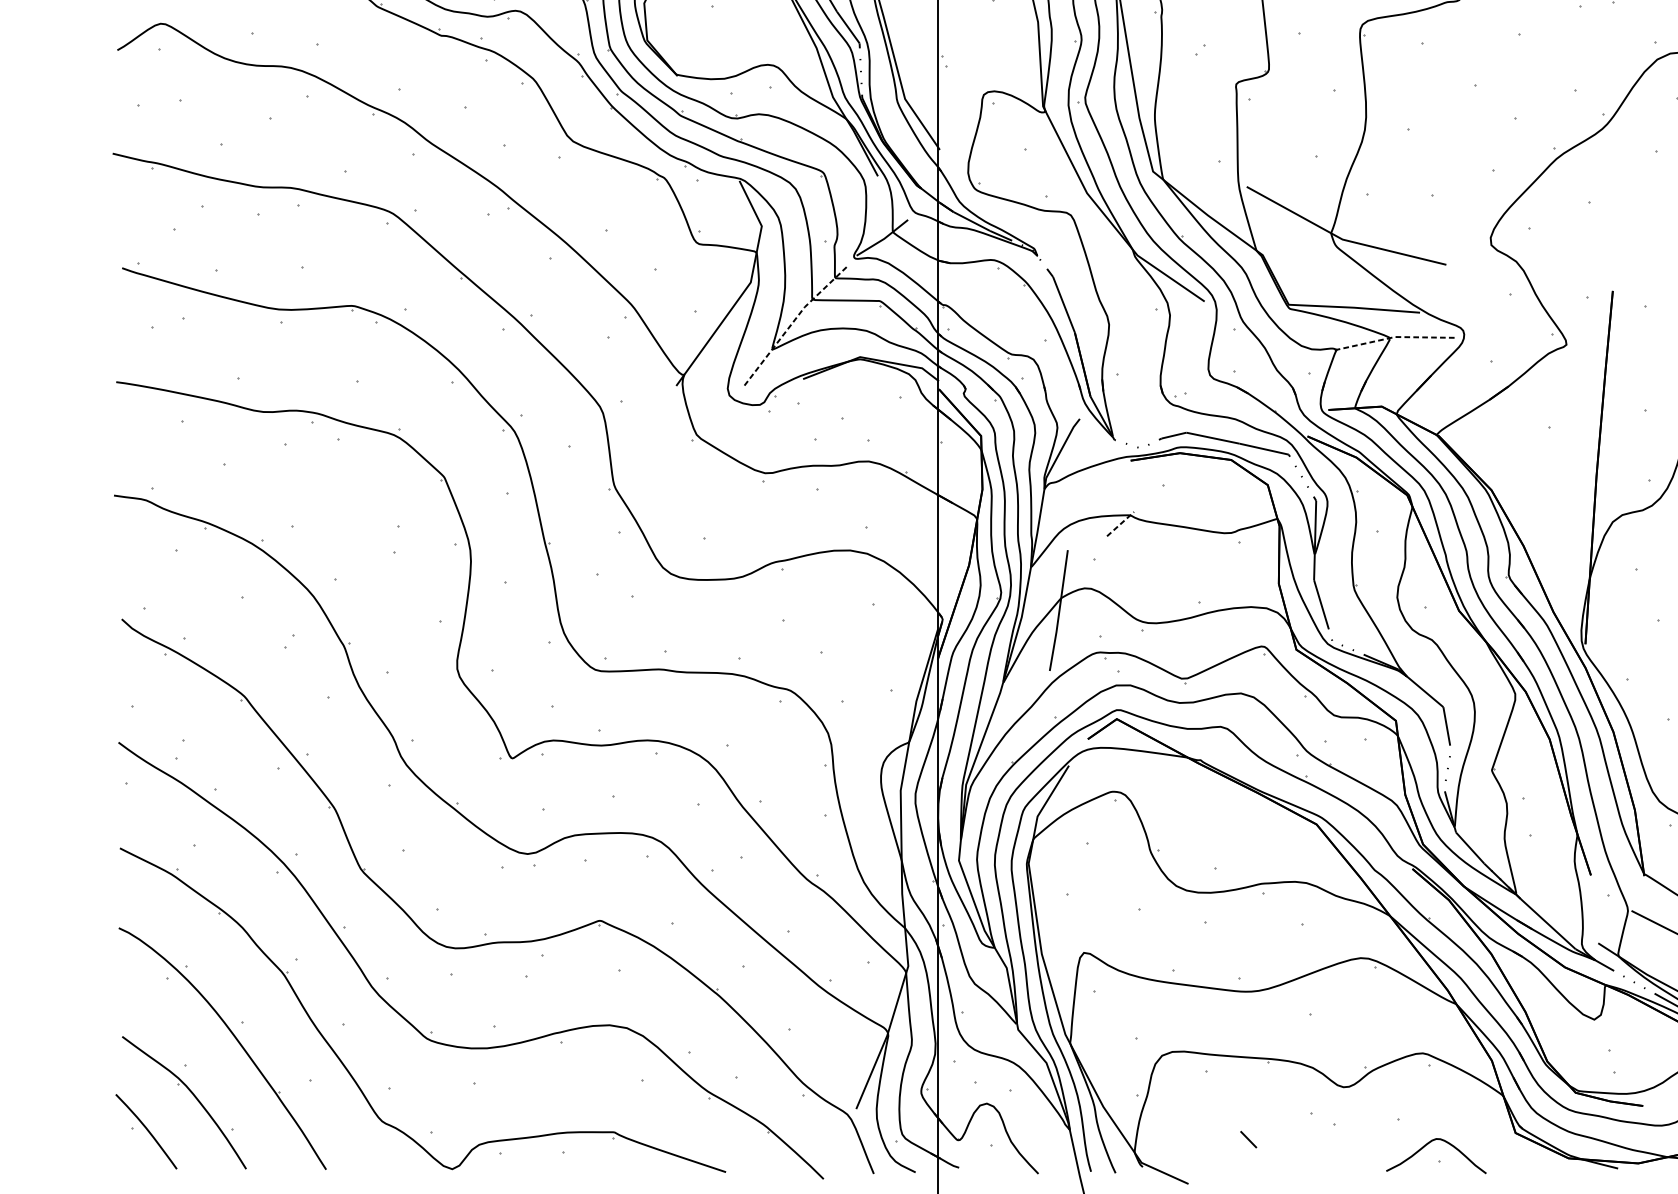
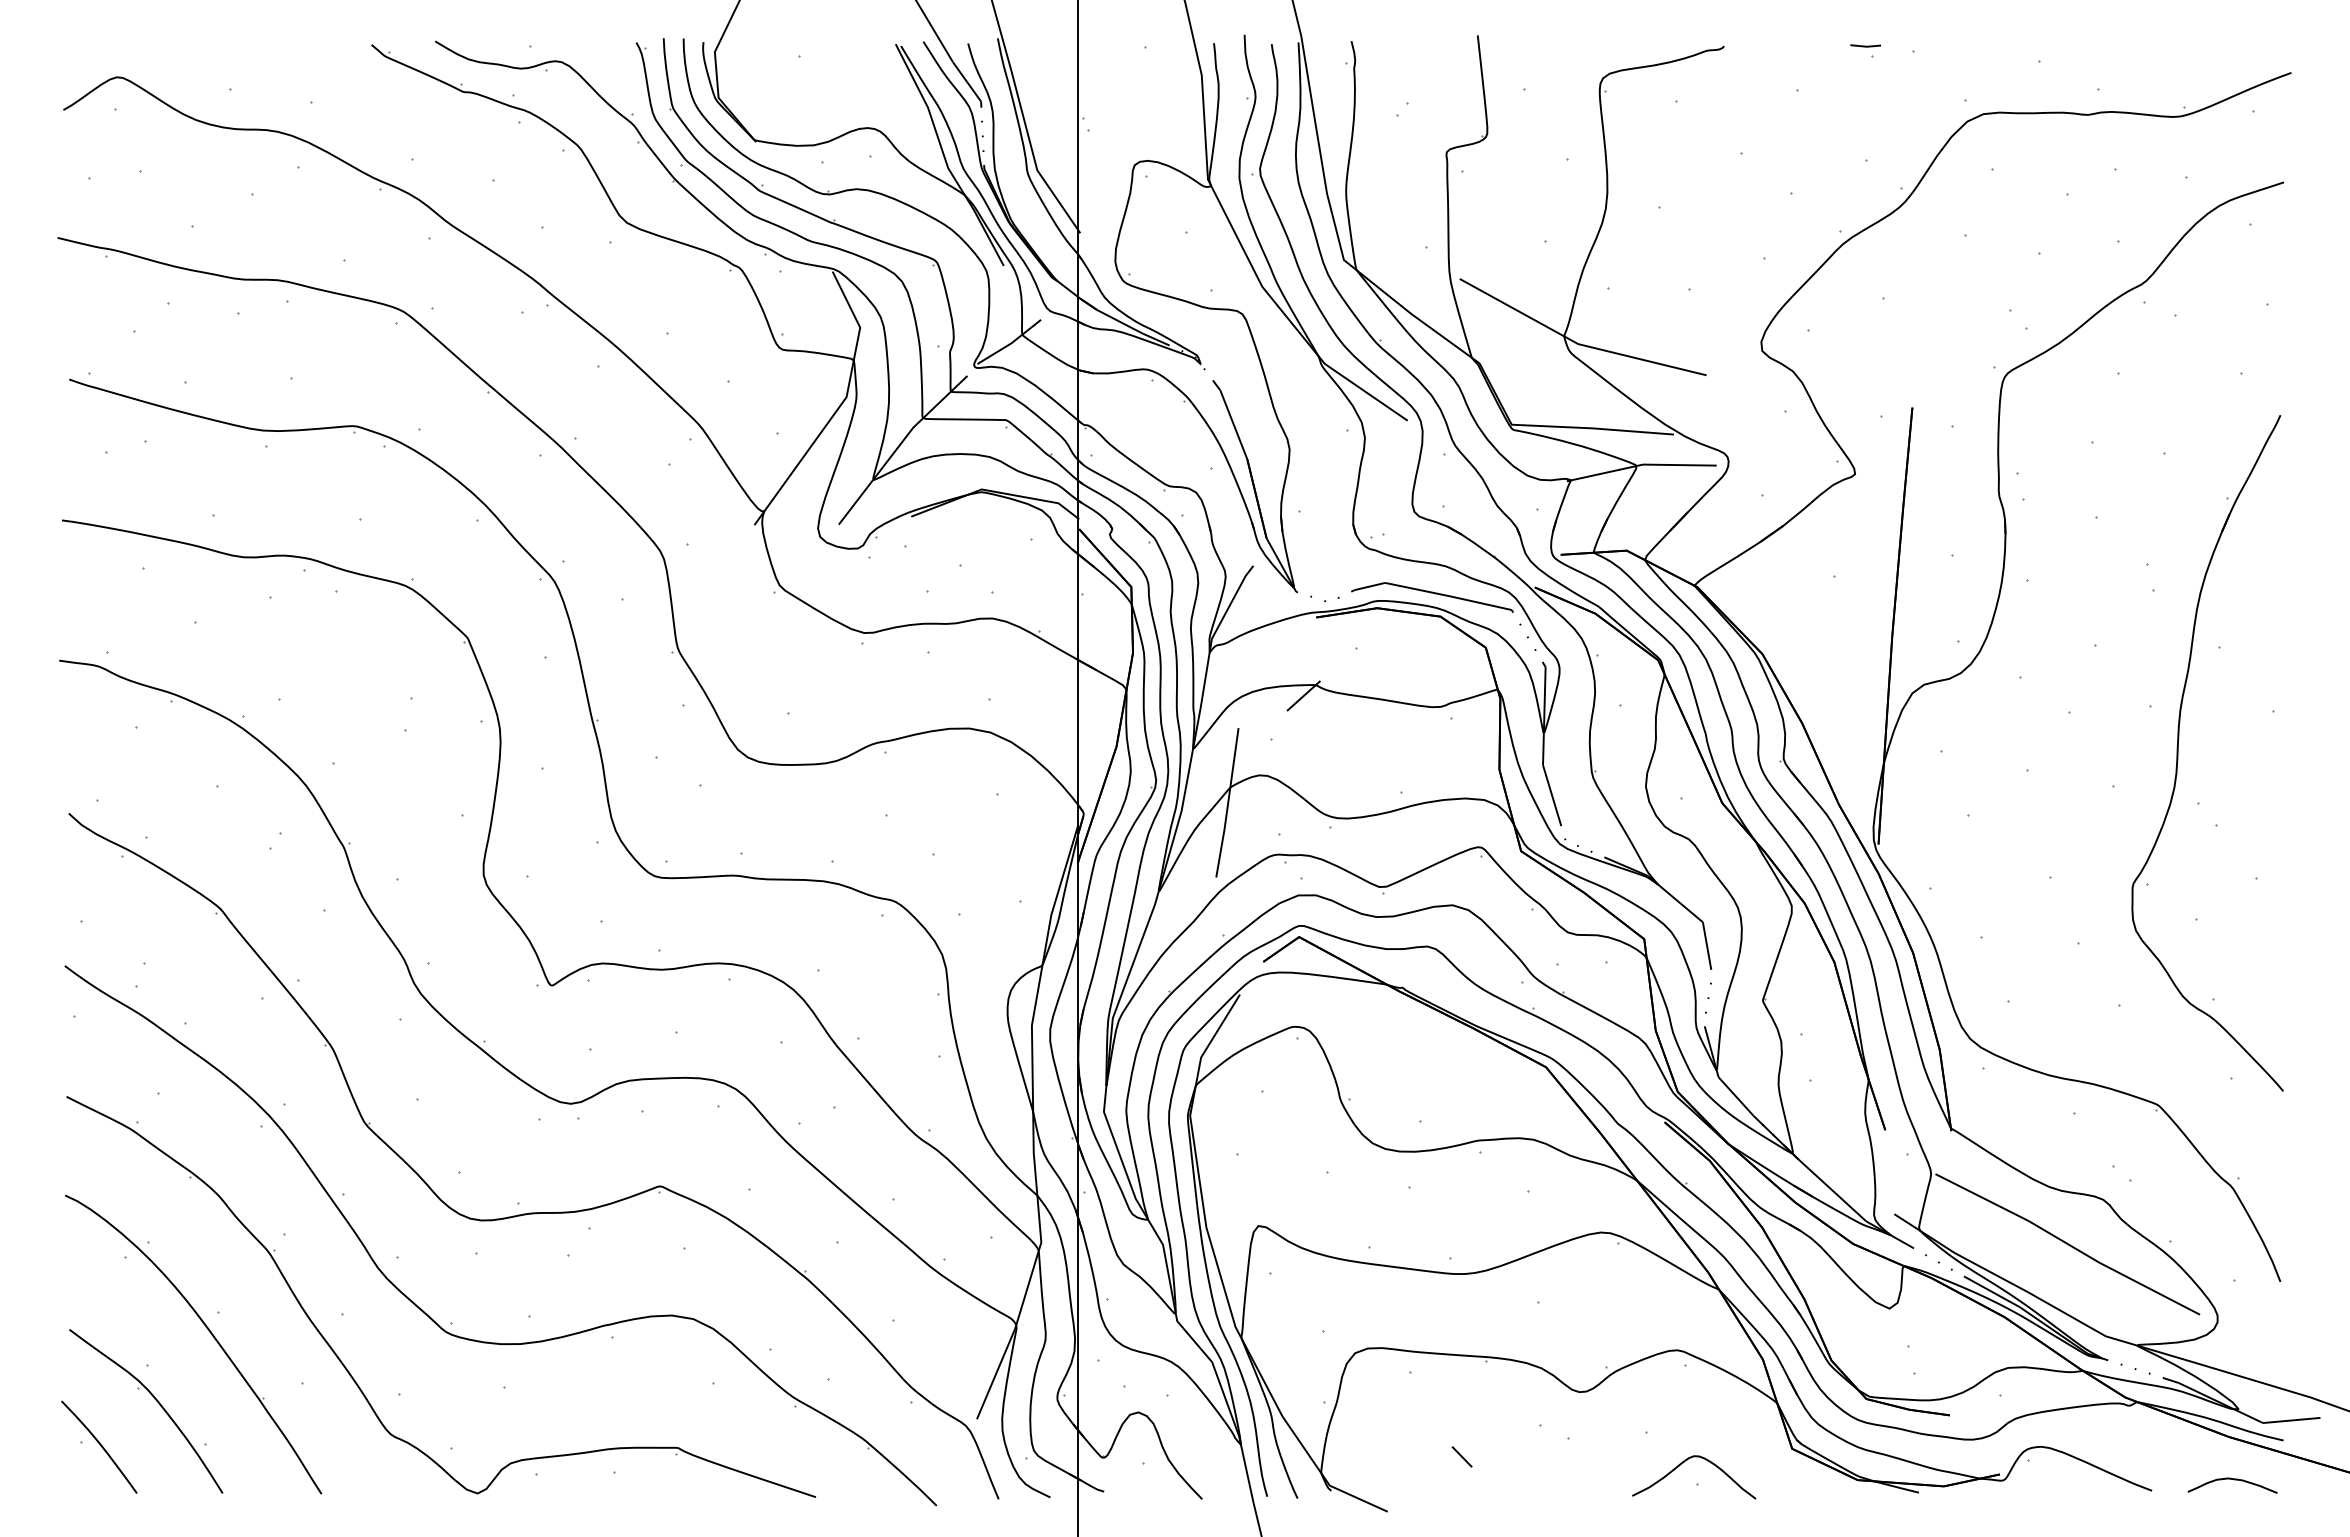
line: (793, 321) -> (899, 445), dashed -> solid
line: (1393, 337) -> (1641, 465), dashed -> solid
line: (1121, 523) -> (1304, 695), dashed -> solid

